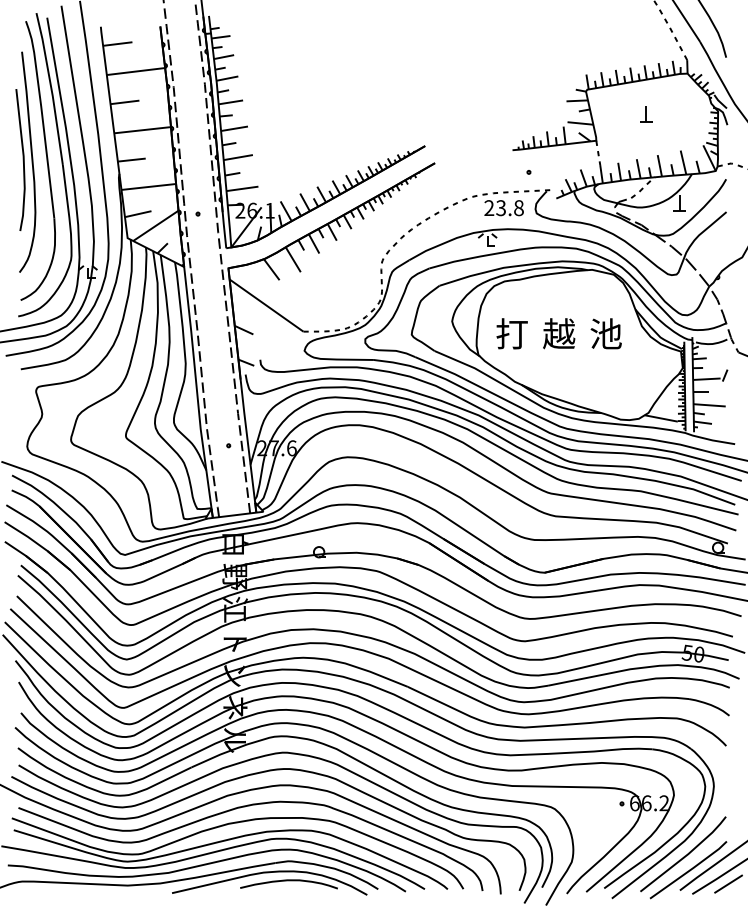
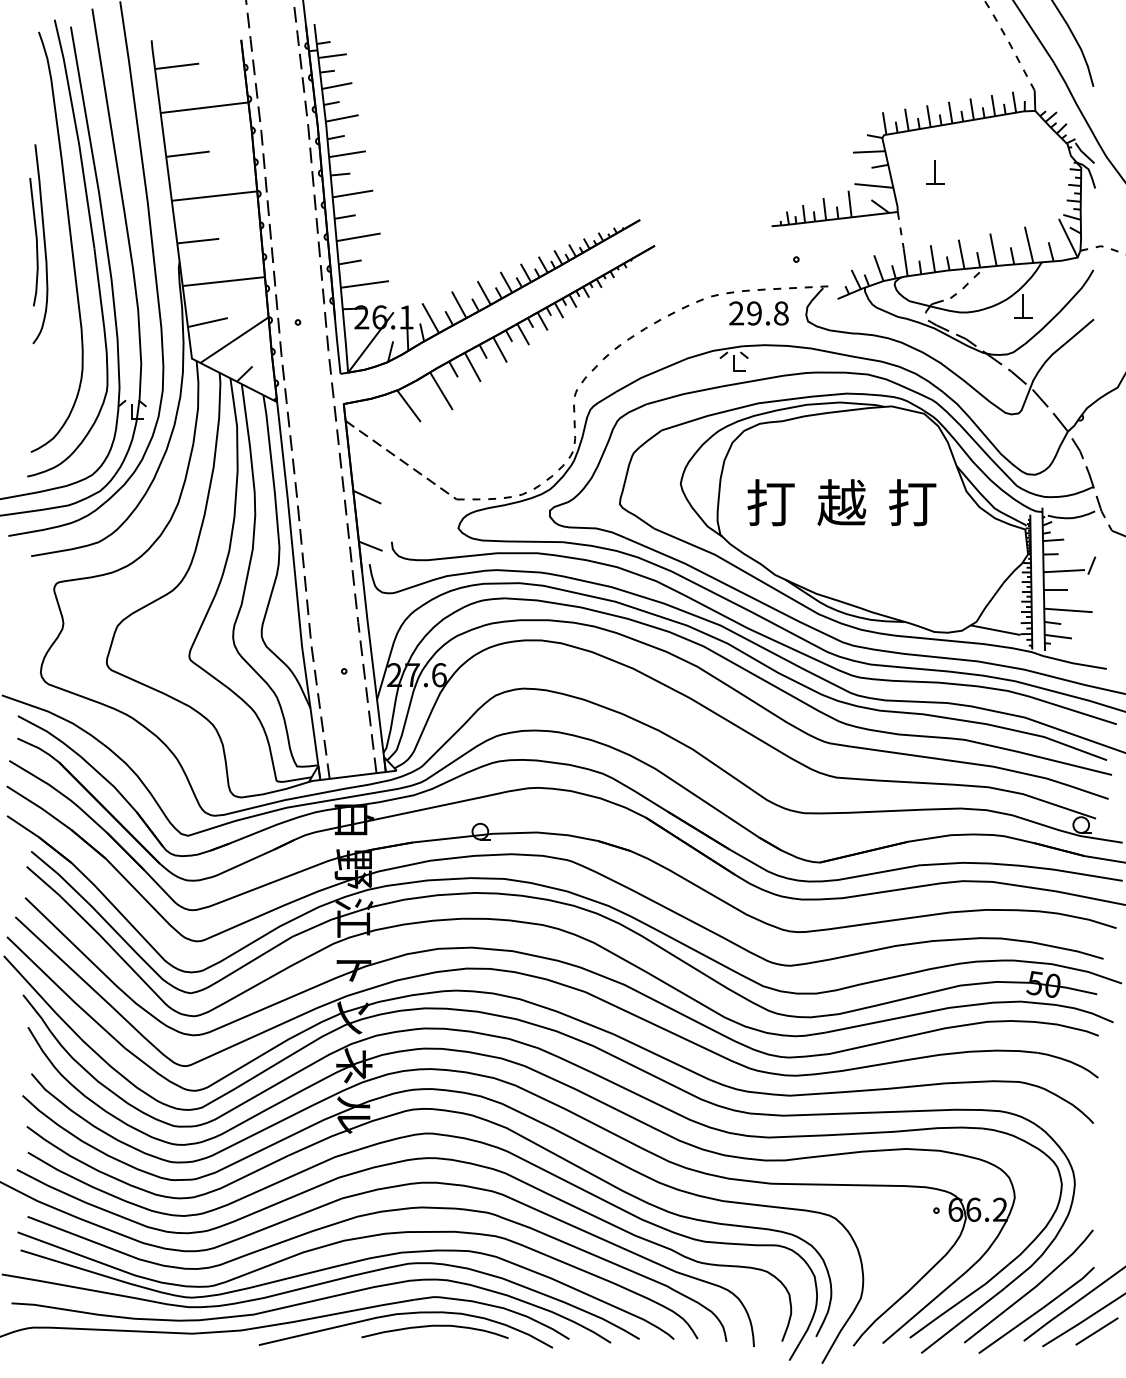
part: (646, 114) -> (935, 172), moved
part: (25, 161) -> (38, 243), size x0.6
text: (500, 208) -> (753, 314), 23.8 -> 29.8
line: (266, 305) -> (401, 460), solid -> dashed
text: (605, 333) -> (911, 502), 池 -> 打

